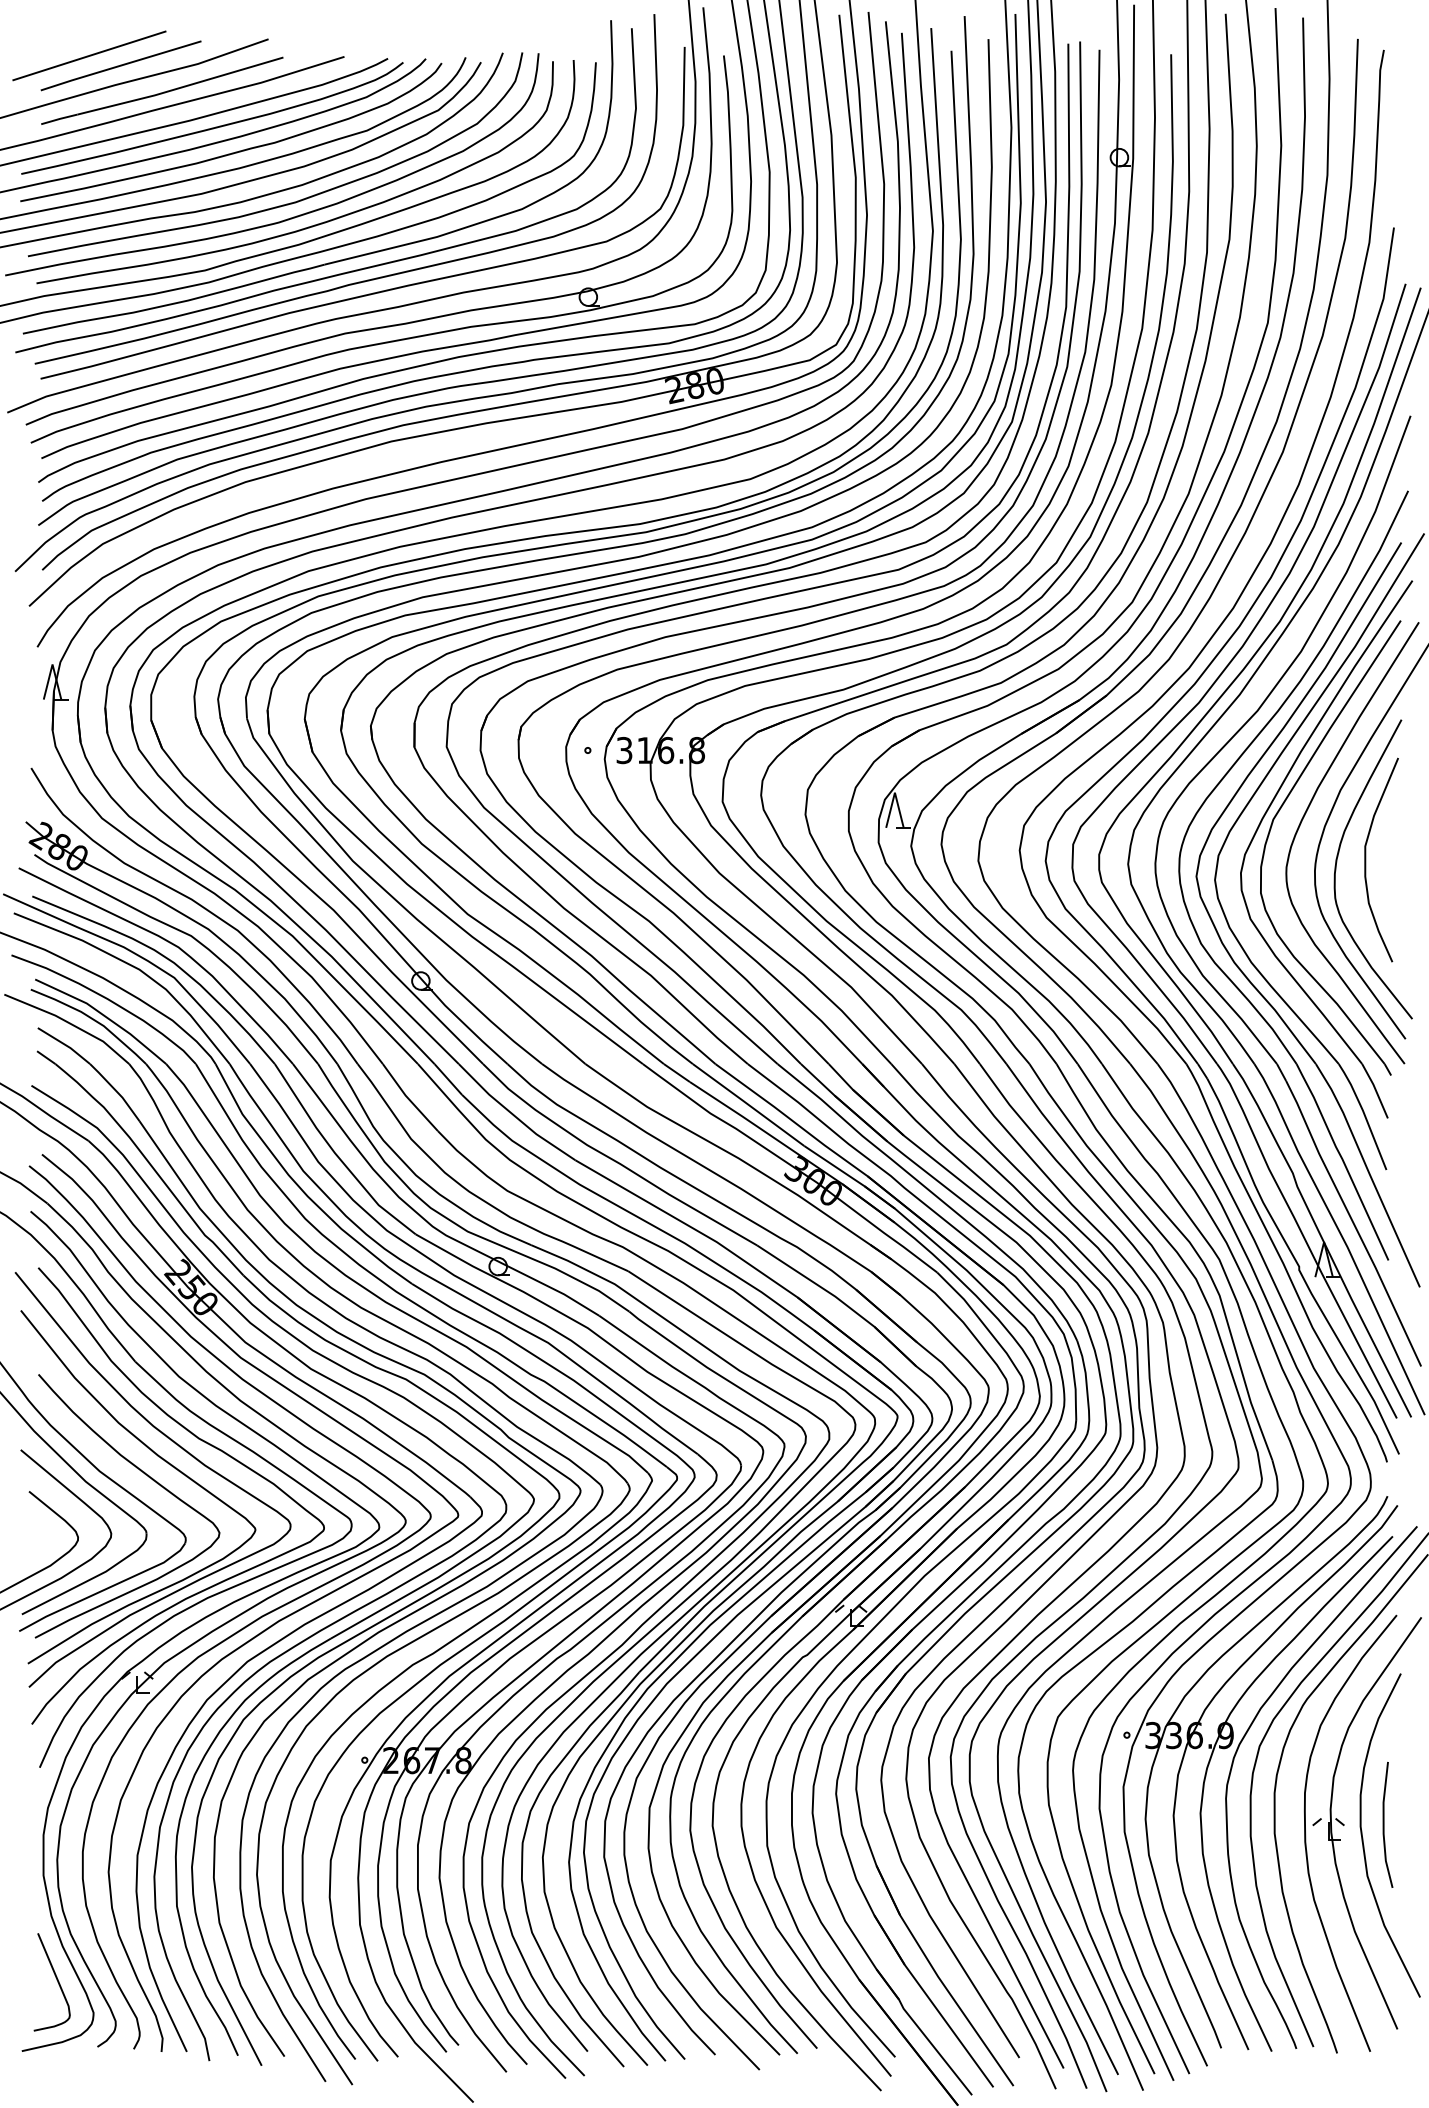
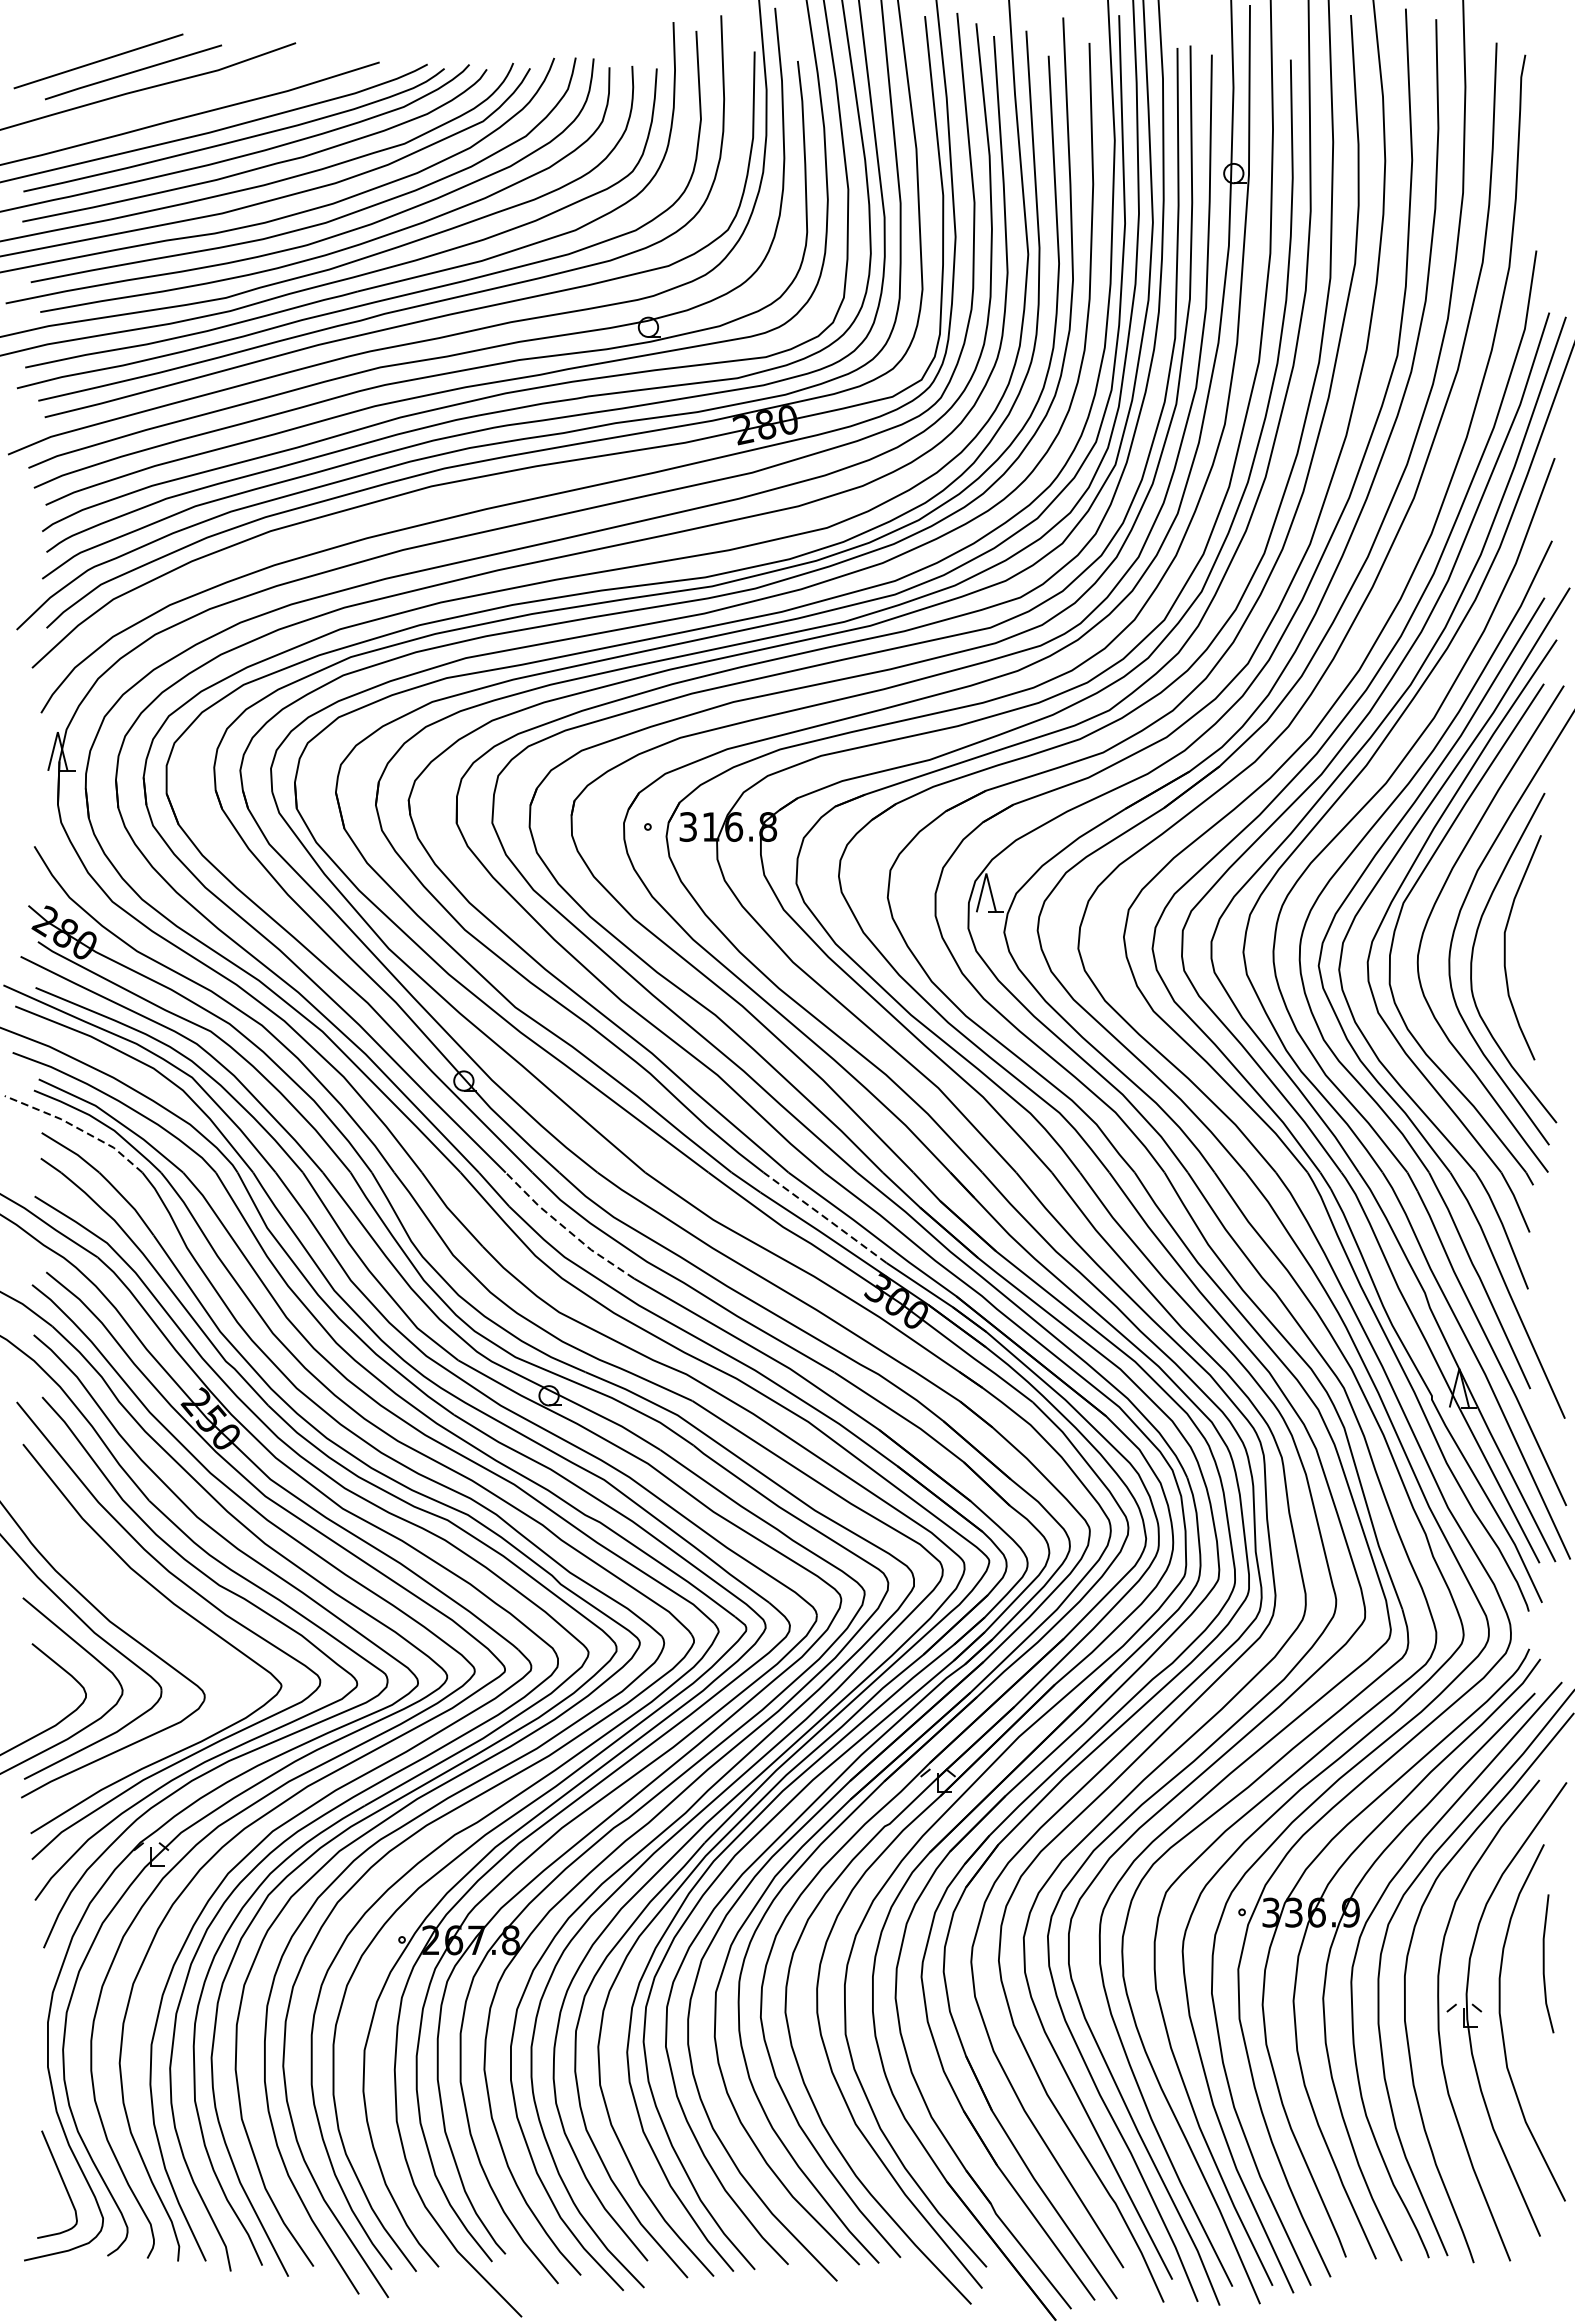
part: (162, 90) -> (179, 99), removed
line: (70, 1023) -> (77, 1127), solid -> dashed
line: (748, 1104) -> (824, 1217), solid -> dashed
line: (514, 1115) -> (567, 1229), solid -> dashed
curve: (148, 1477) -> (163, 1628), removed
line: (1384, 1824) -> (1544, 1963), moved

